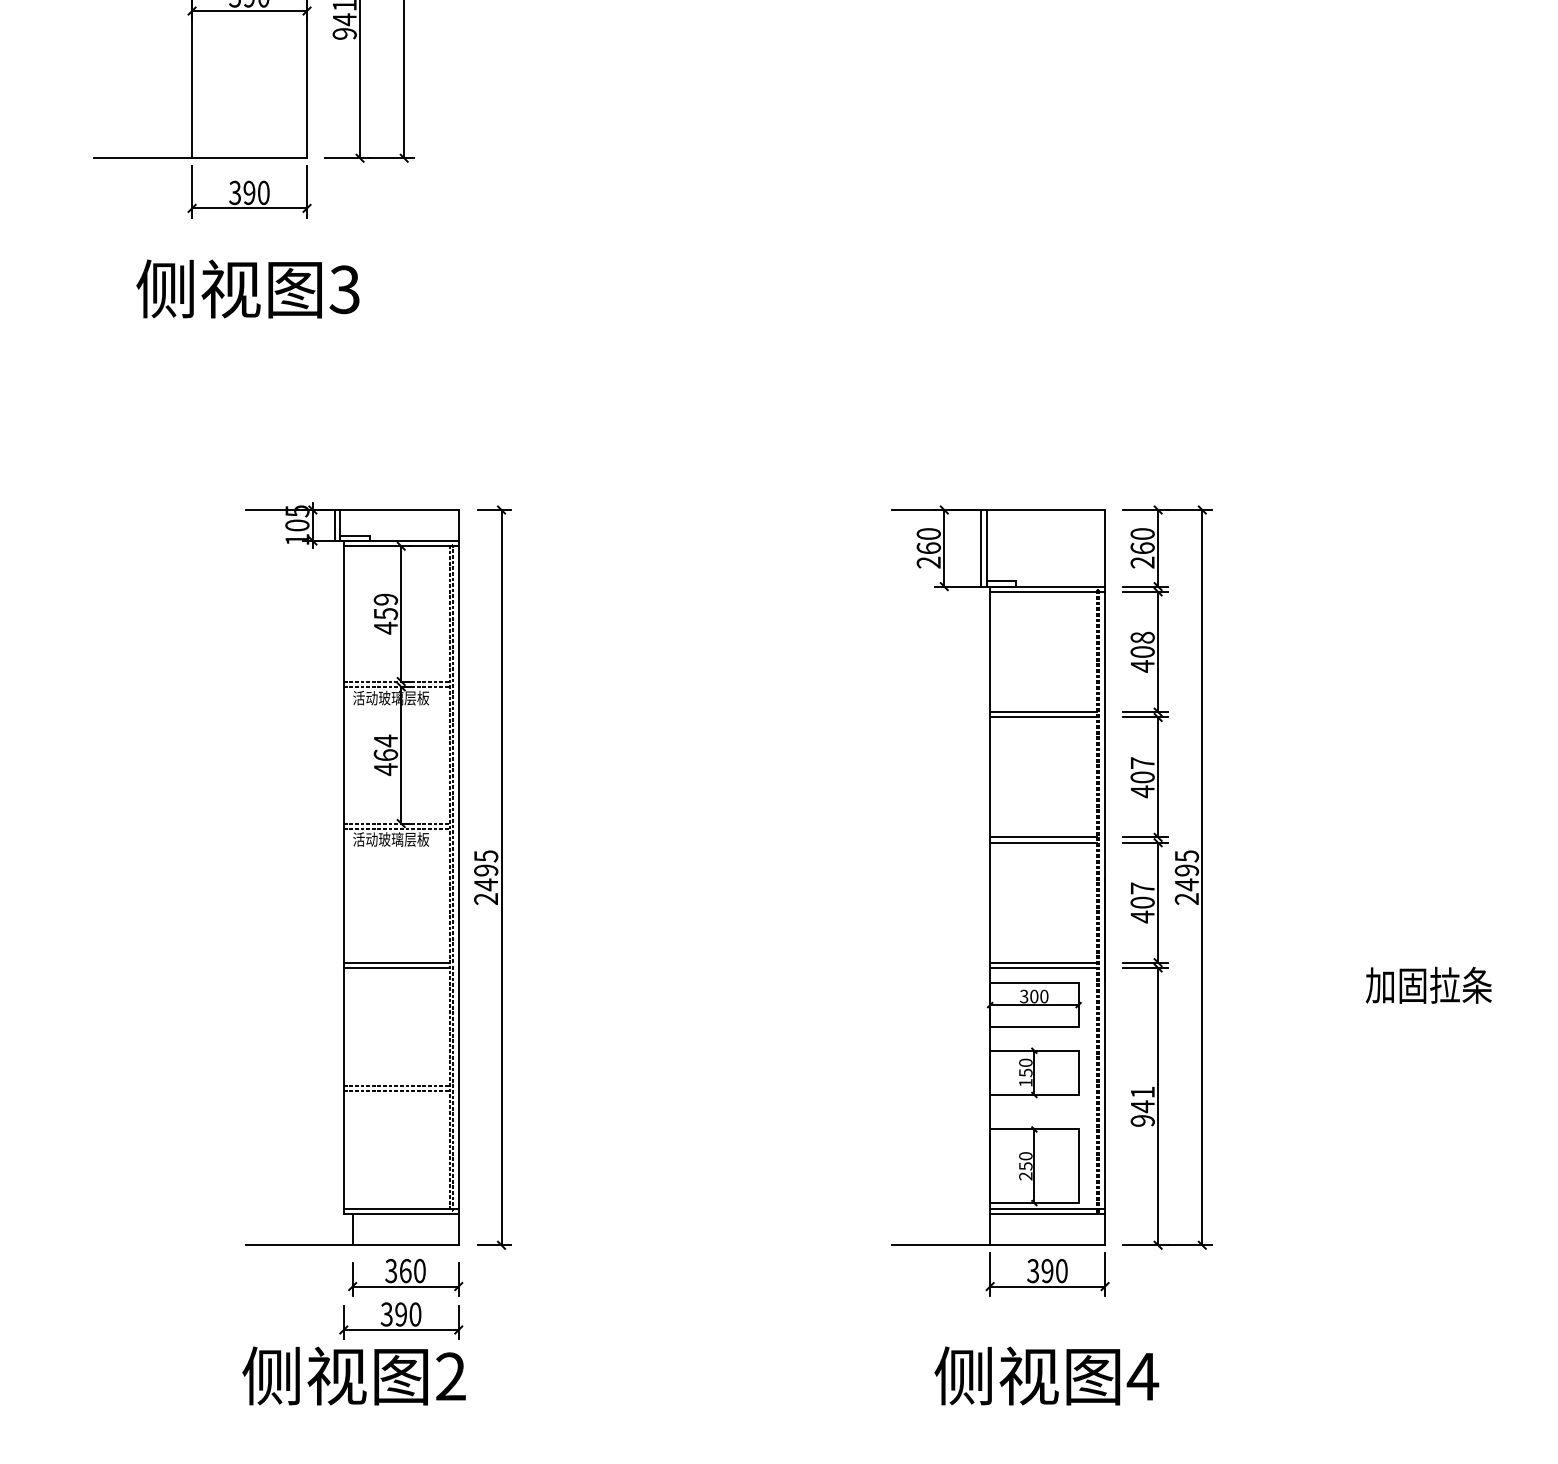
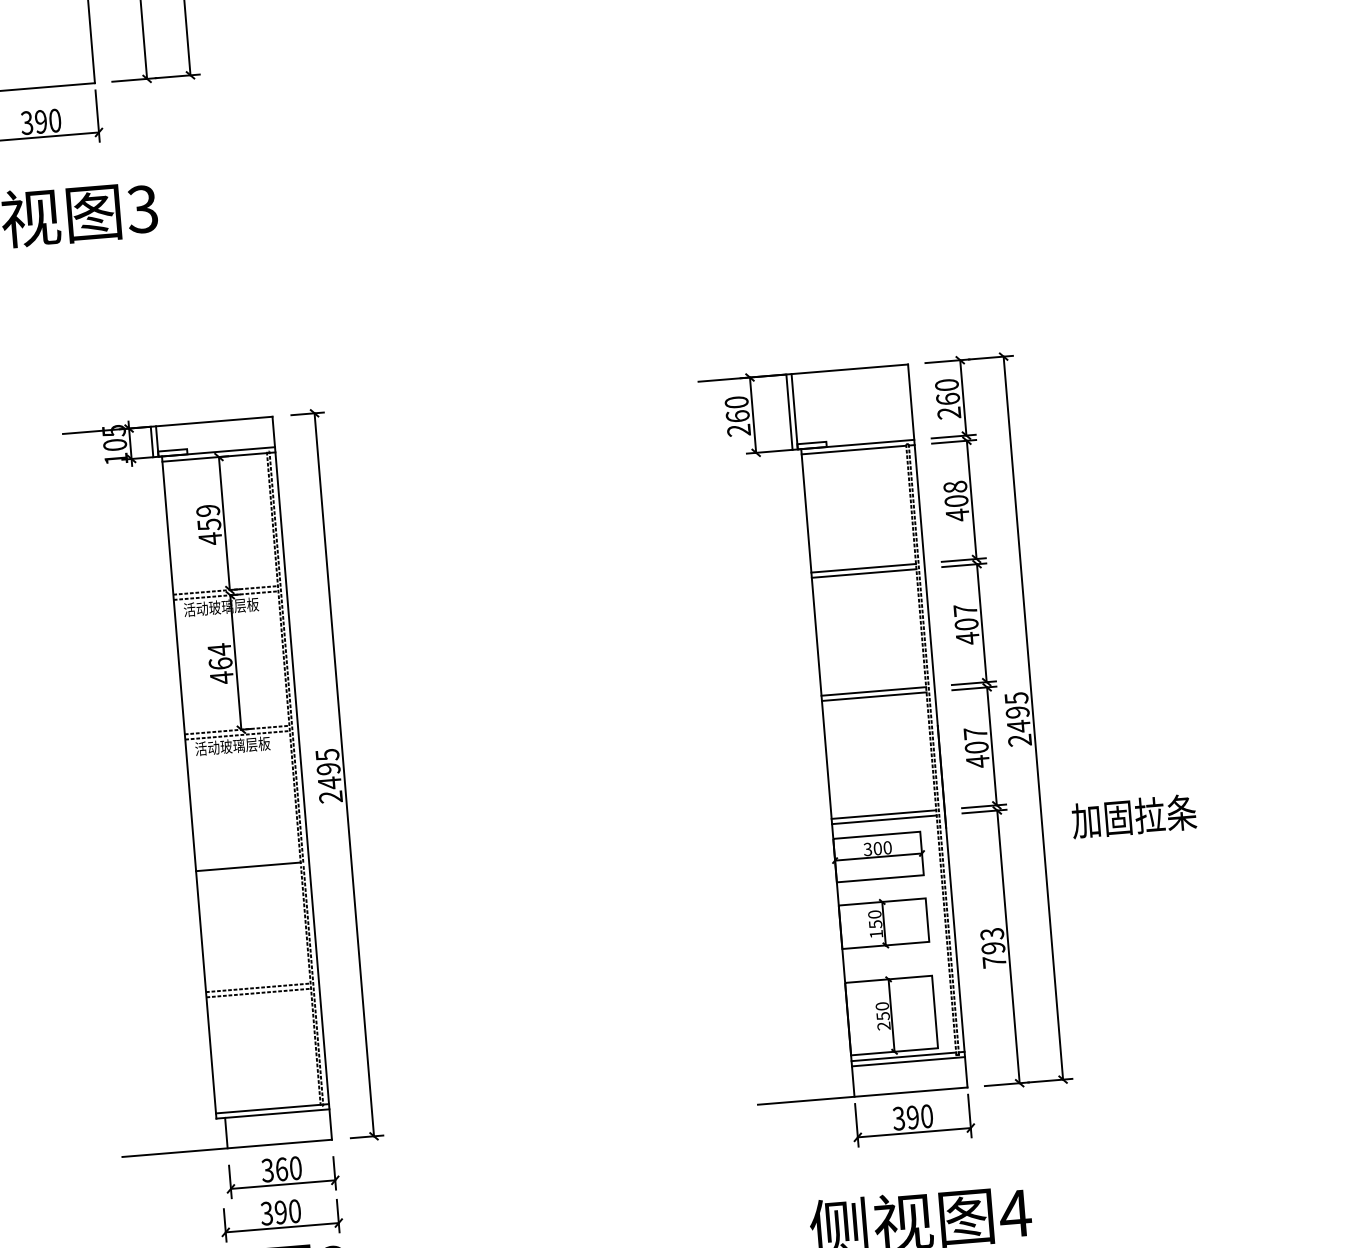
line: (396, 967) -> (248, 871), removed
text: (1428, 984) -> (1133, 815), moved
text: (1142, 1106) -> (993, 948), 941 -> 793

